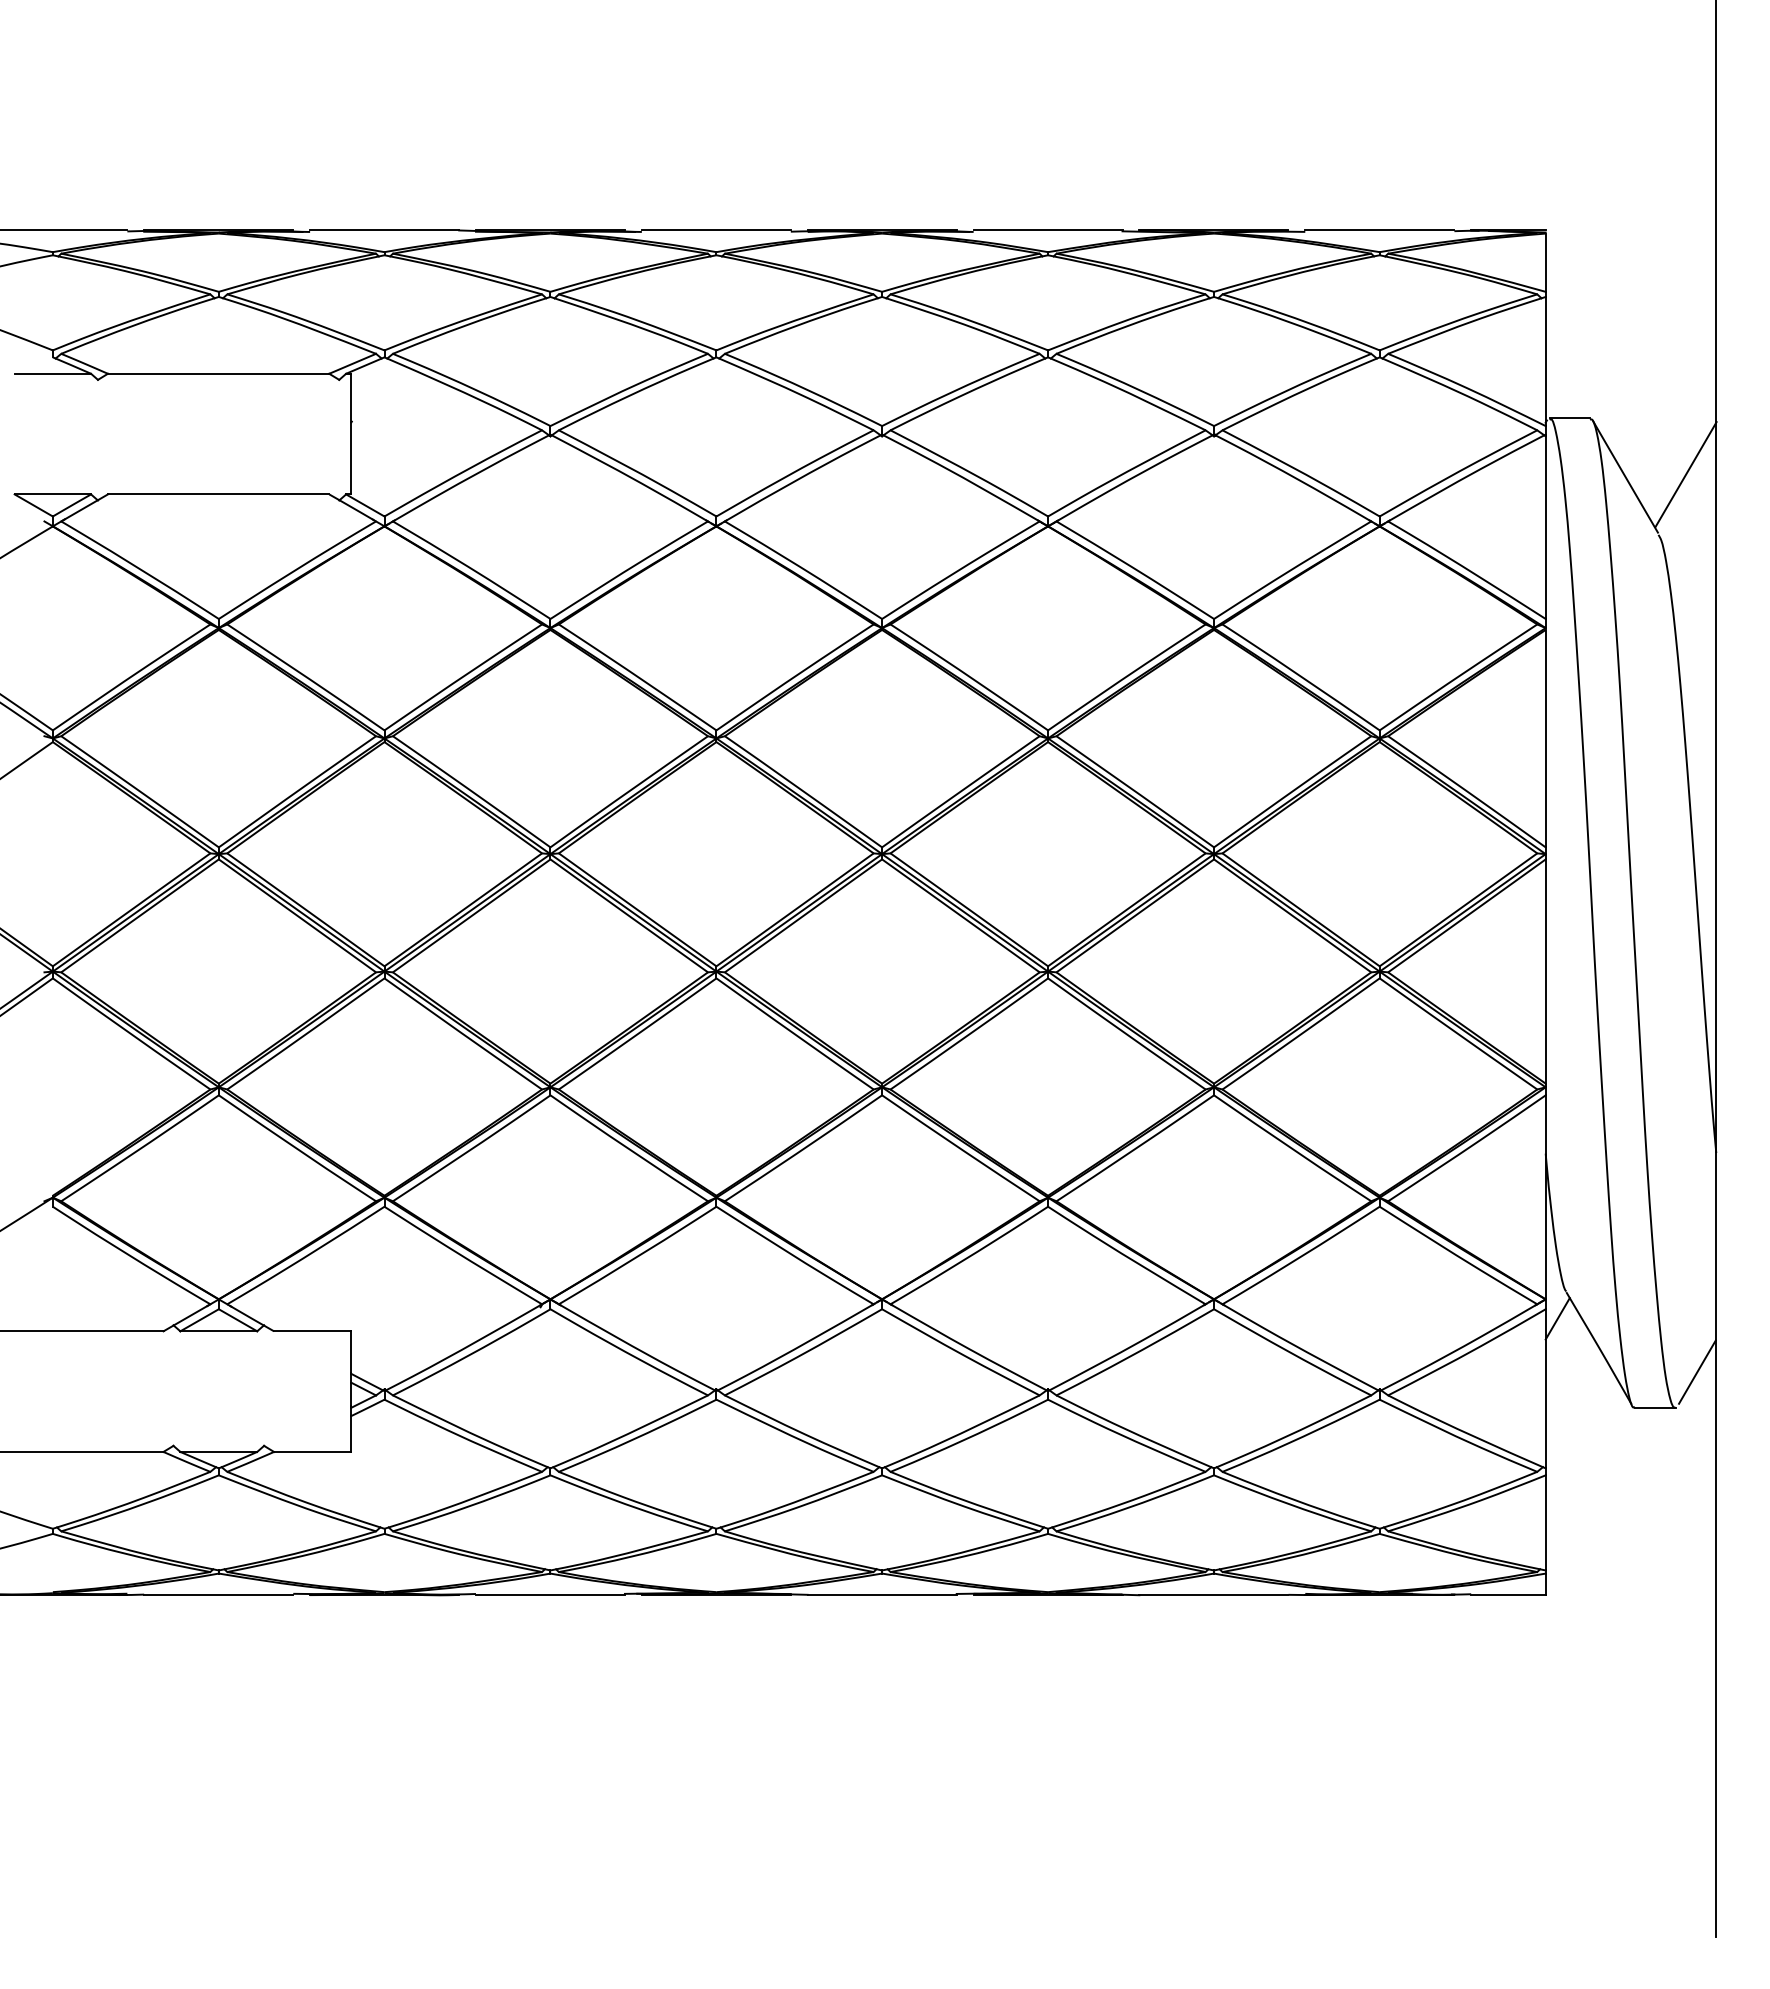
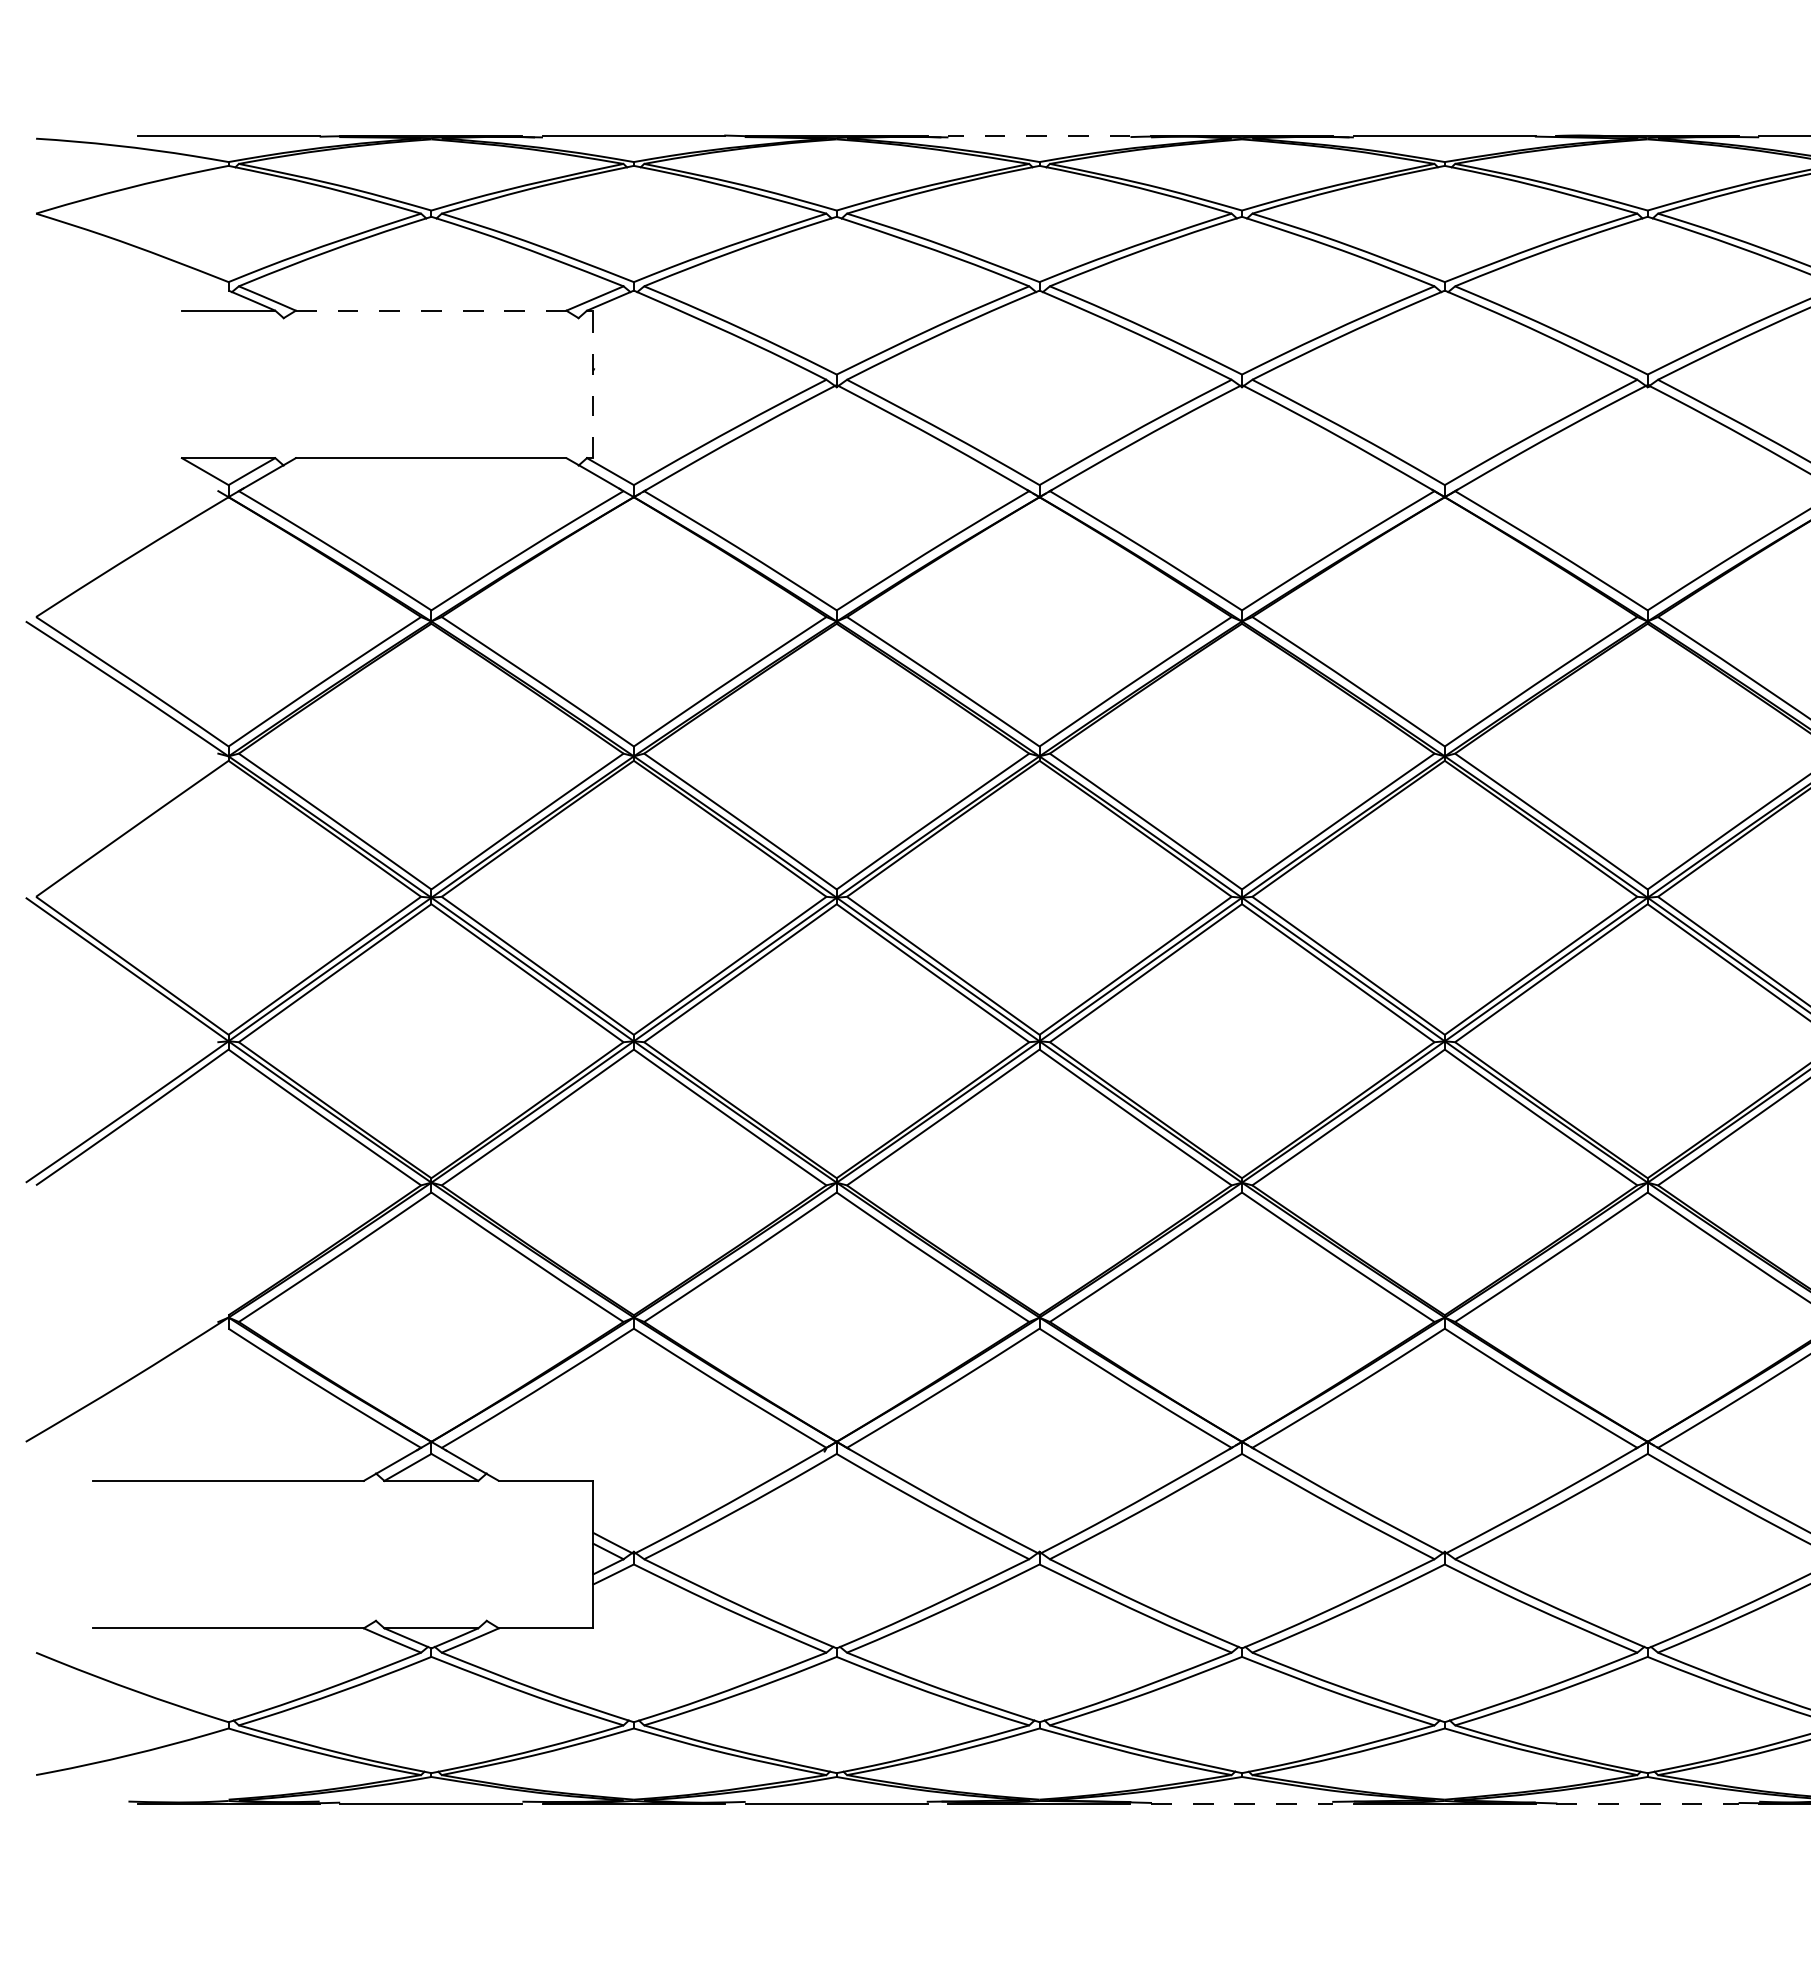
line: (715, 230) -> (1038, 135), solid -> dashed
line: (218, 373) -> (431, 310), solid -> dashed
line: (351, 433) -> (593, 383), solid -> dashed
line: (882, 1595) -> (1242, 1803), solid -> dashed
line: (1213, 1595) -> (1647, 1803), solid -> dashed

